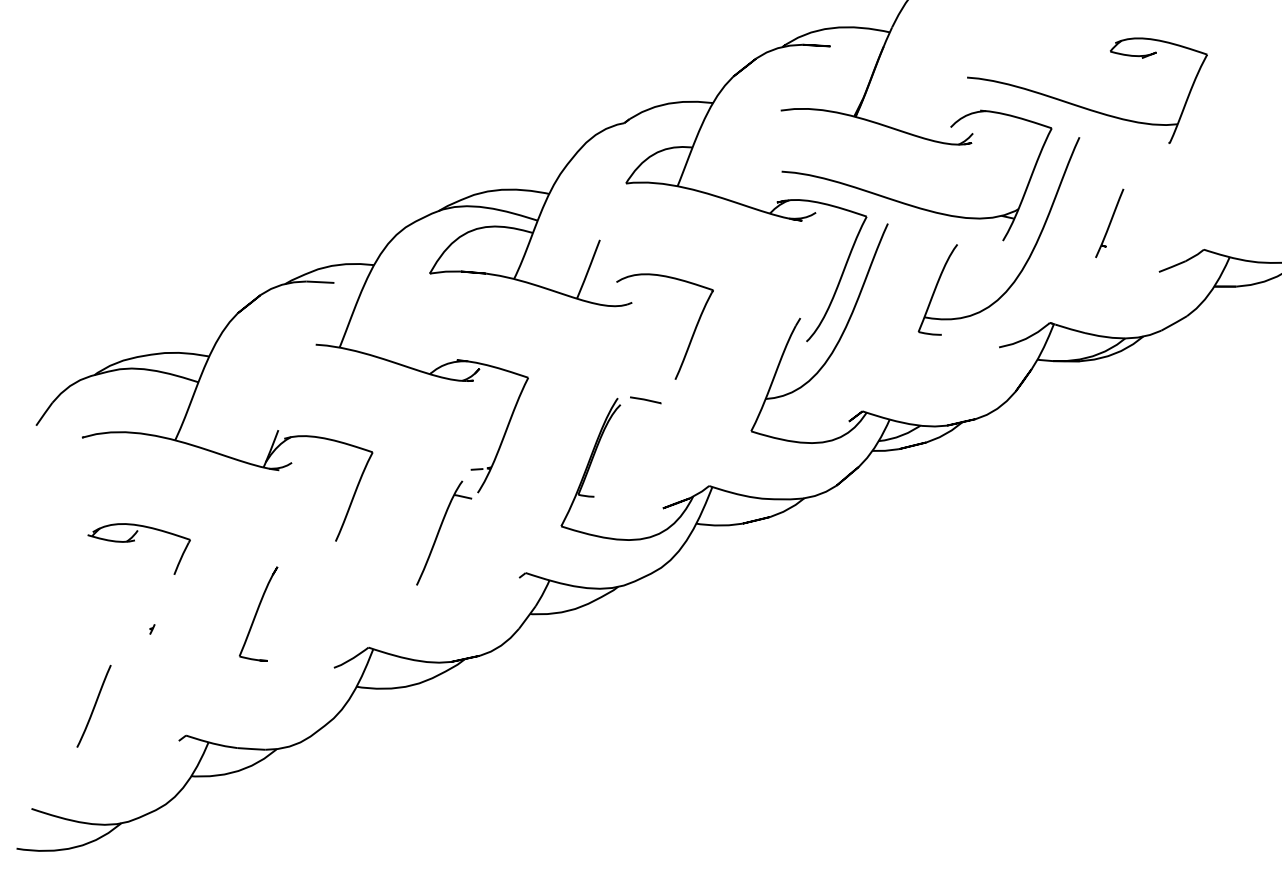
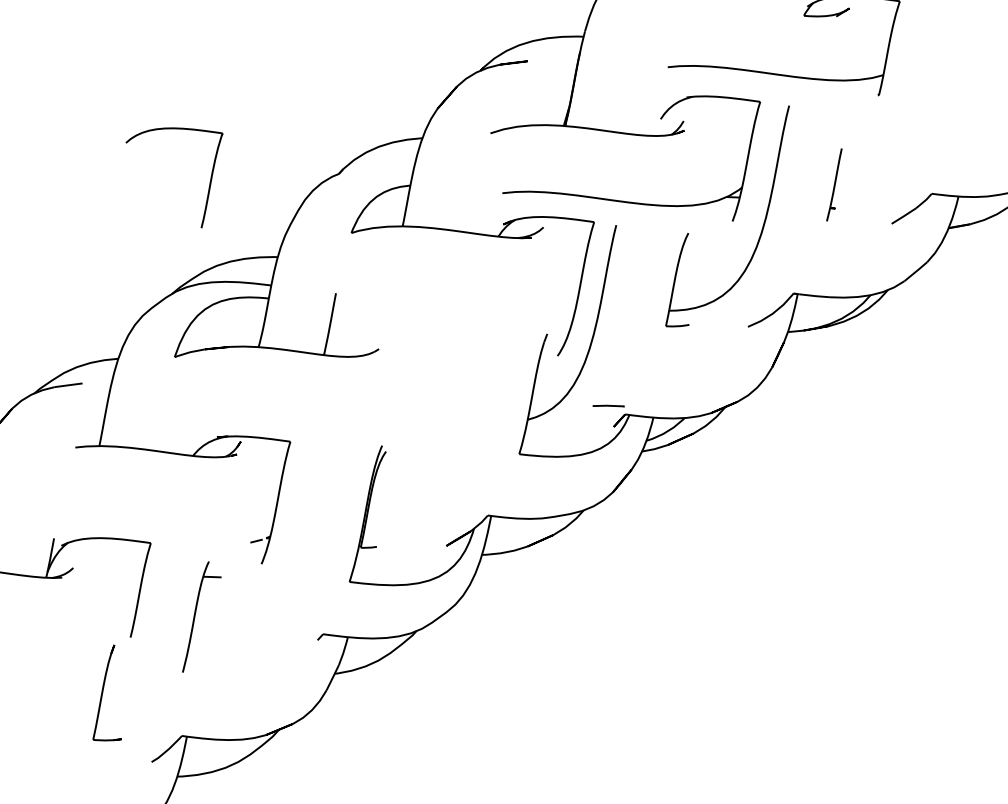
part: (690, 338) -> (208, 184), moved
line: (645, 400) -> (608, 406), moved
part: (444, 532) -> (200, 615), moved
part: (258, 613) -> (104, 694), moved

